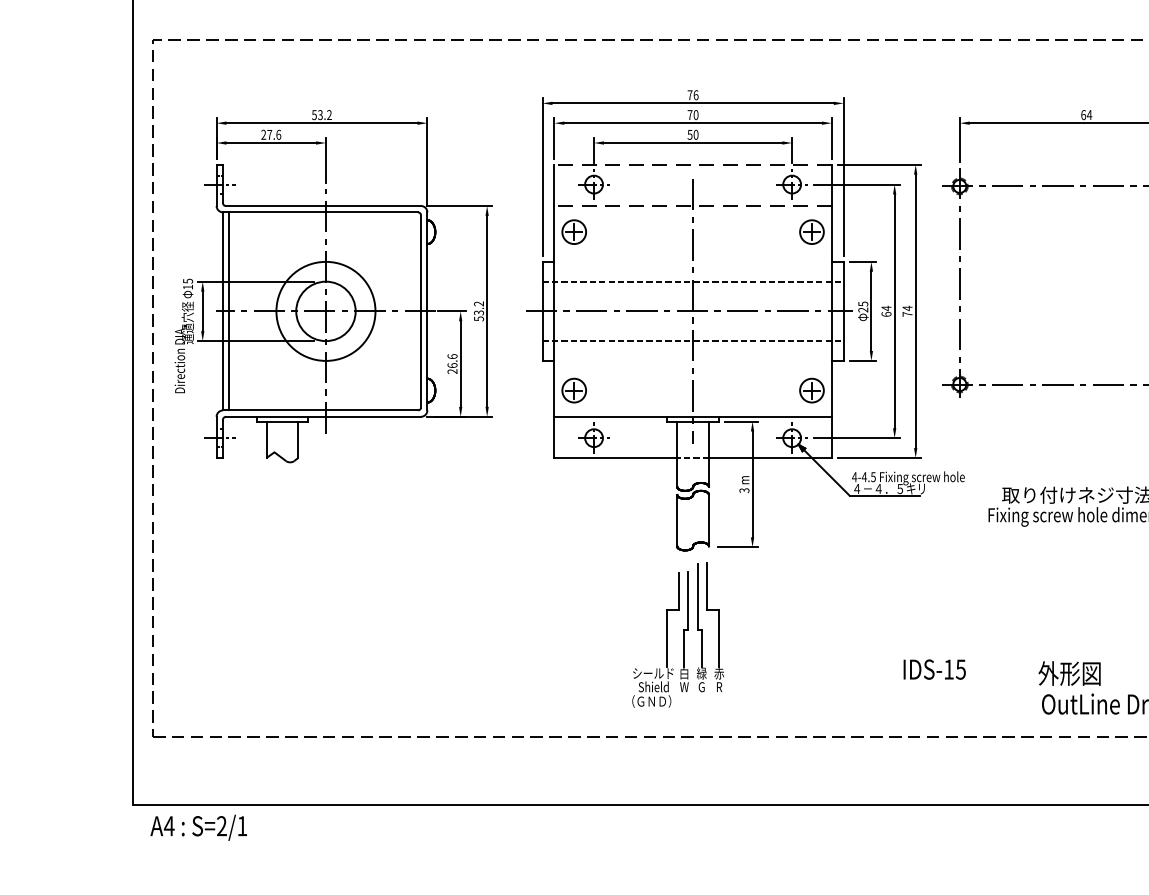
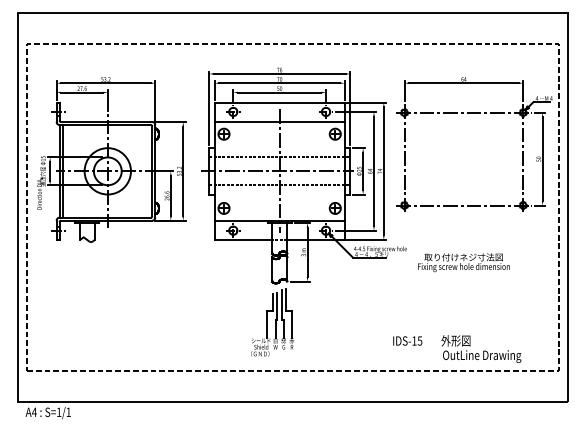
line: (692, 164) -> (279, 102), dashed -> solid
line: (692, 207) -> (279, 122), dashed -> solid
text: (934, 668) -> (407, 340), moved
text: (220, 824) -> (58, 411), S=2/1 -> S=1/1

